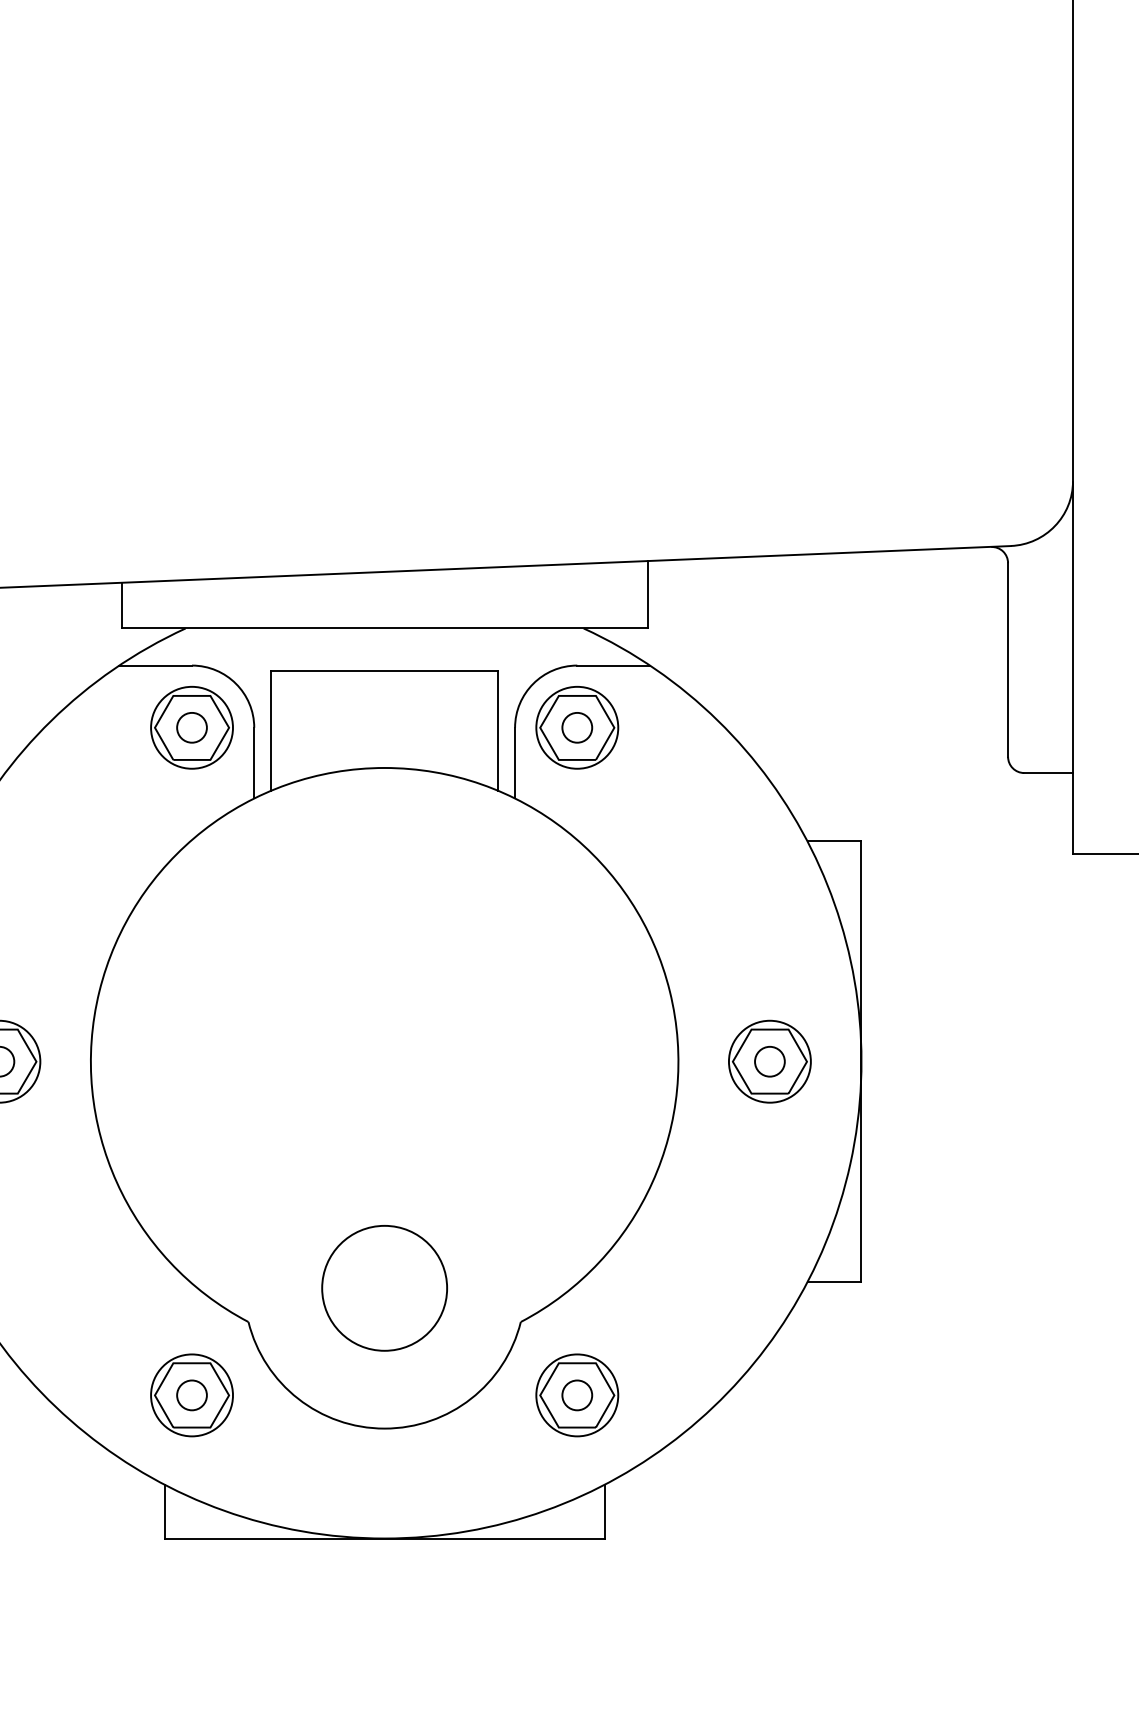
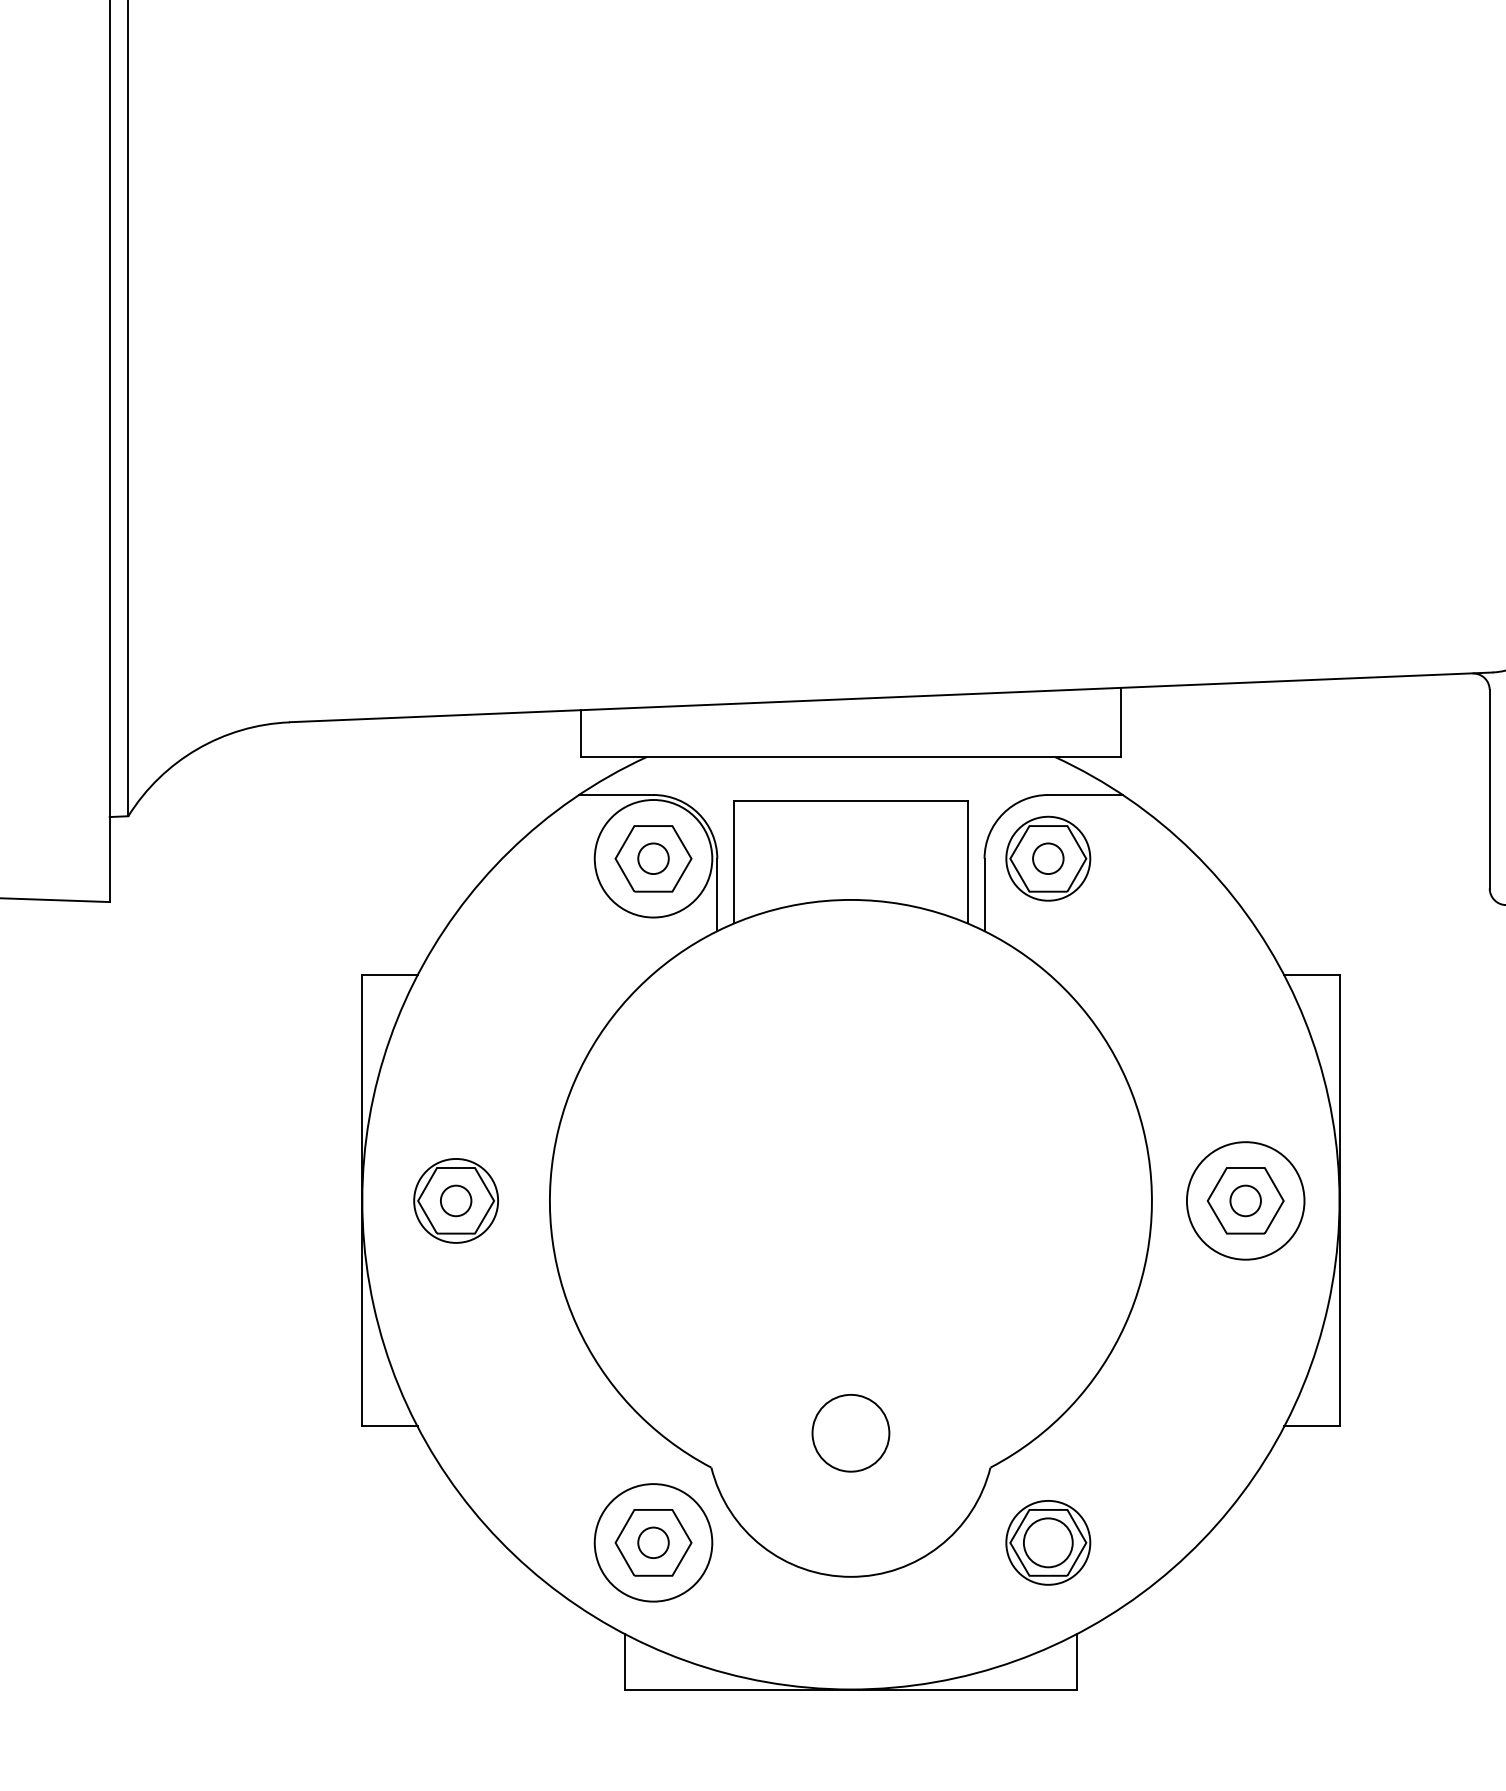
circle: (191, 727) -> (653, 858), size x1.4
circle: (769, 1061) -> (1245, 1200), size x1.4
circle: (384, 1288) -> (850, 1433), size x0.6
circle: (191, 1395) -> (653, 1542), size x1.4
circle: (577, 1395) -> (1048, 1542), size x1.6

